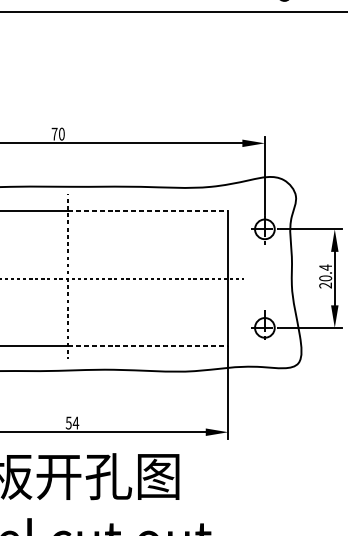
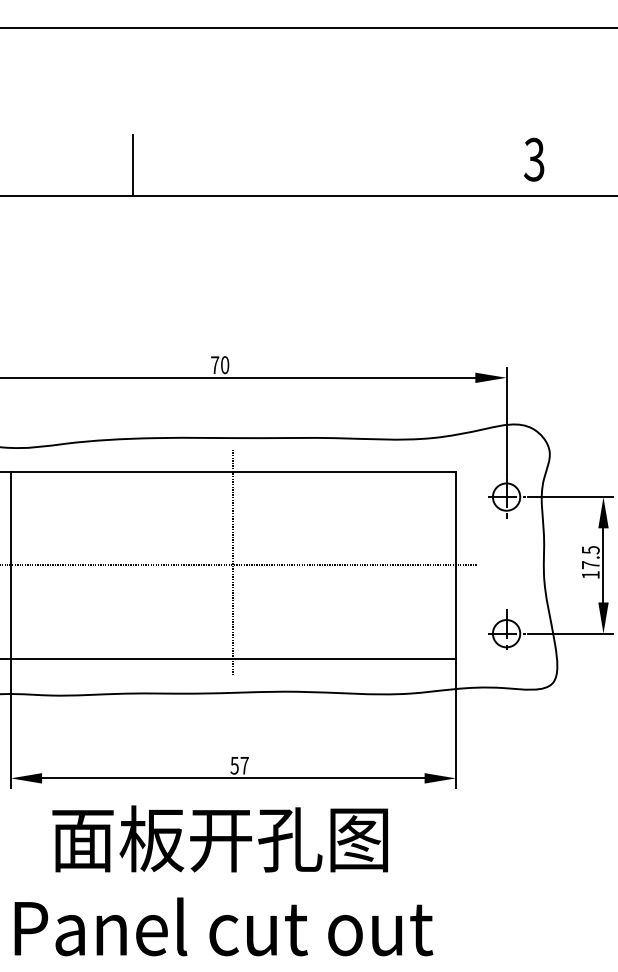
line: (148, 210) -> (345, 471), dashed -> solid
text: (325, 276) -> (590, 562), 20.4 -> 17.5
line: (148, 346) -> (345, 659), dashed -> solid
text: (75, 422) -> (244, 765), 54 -> 57

